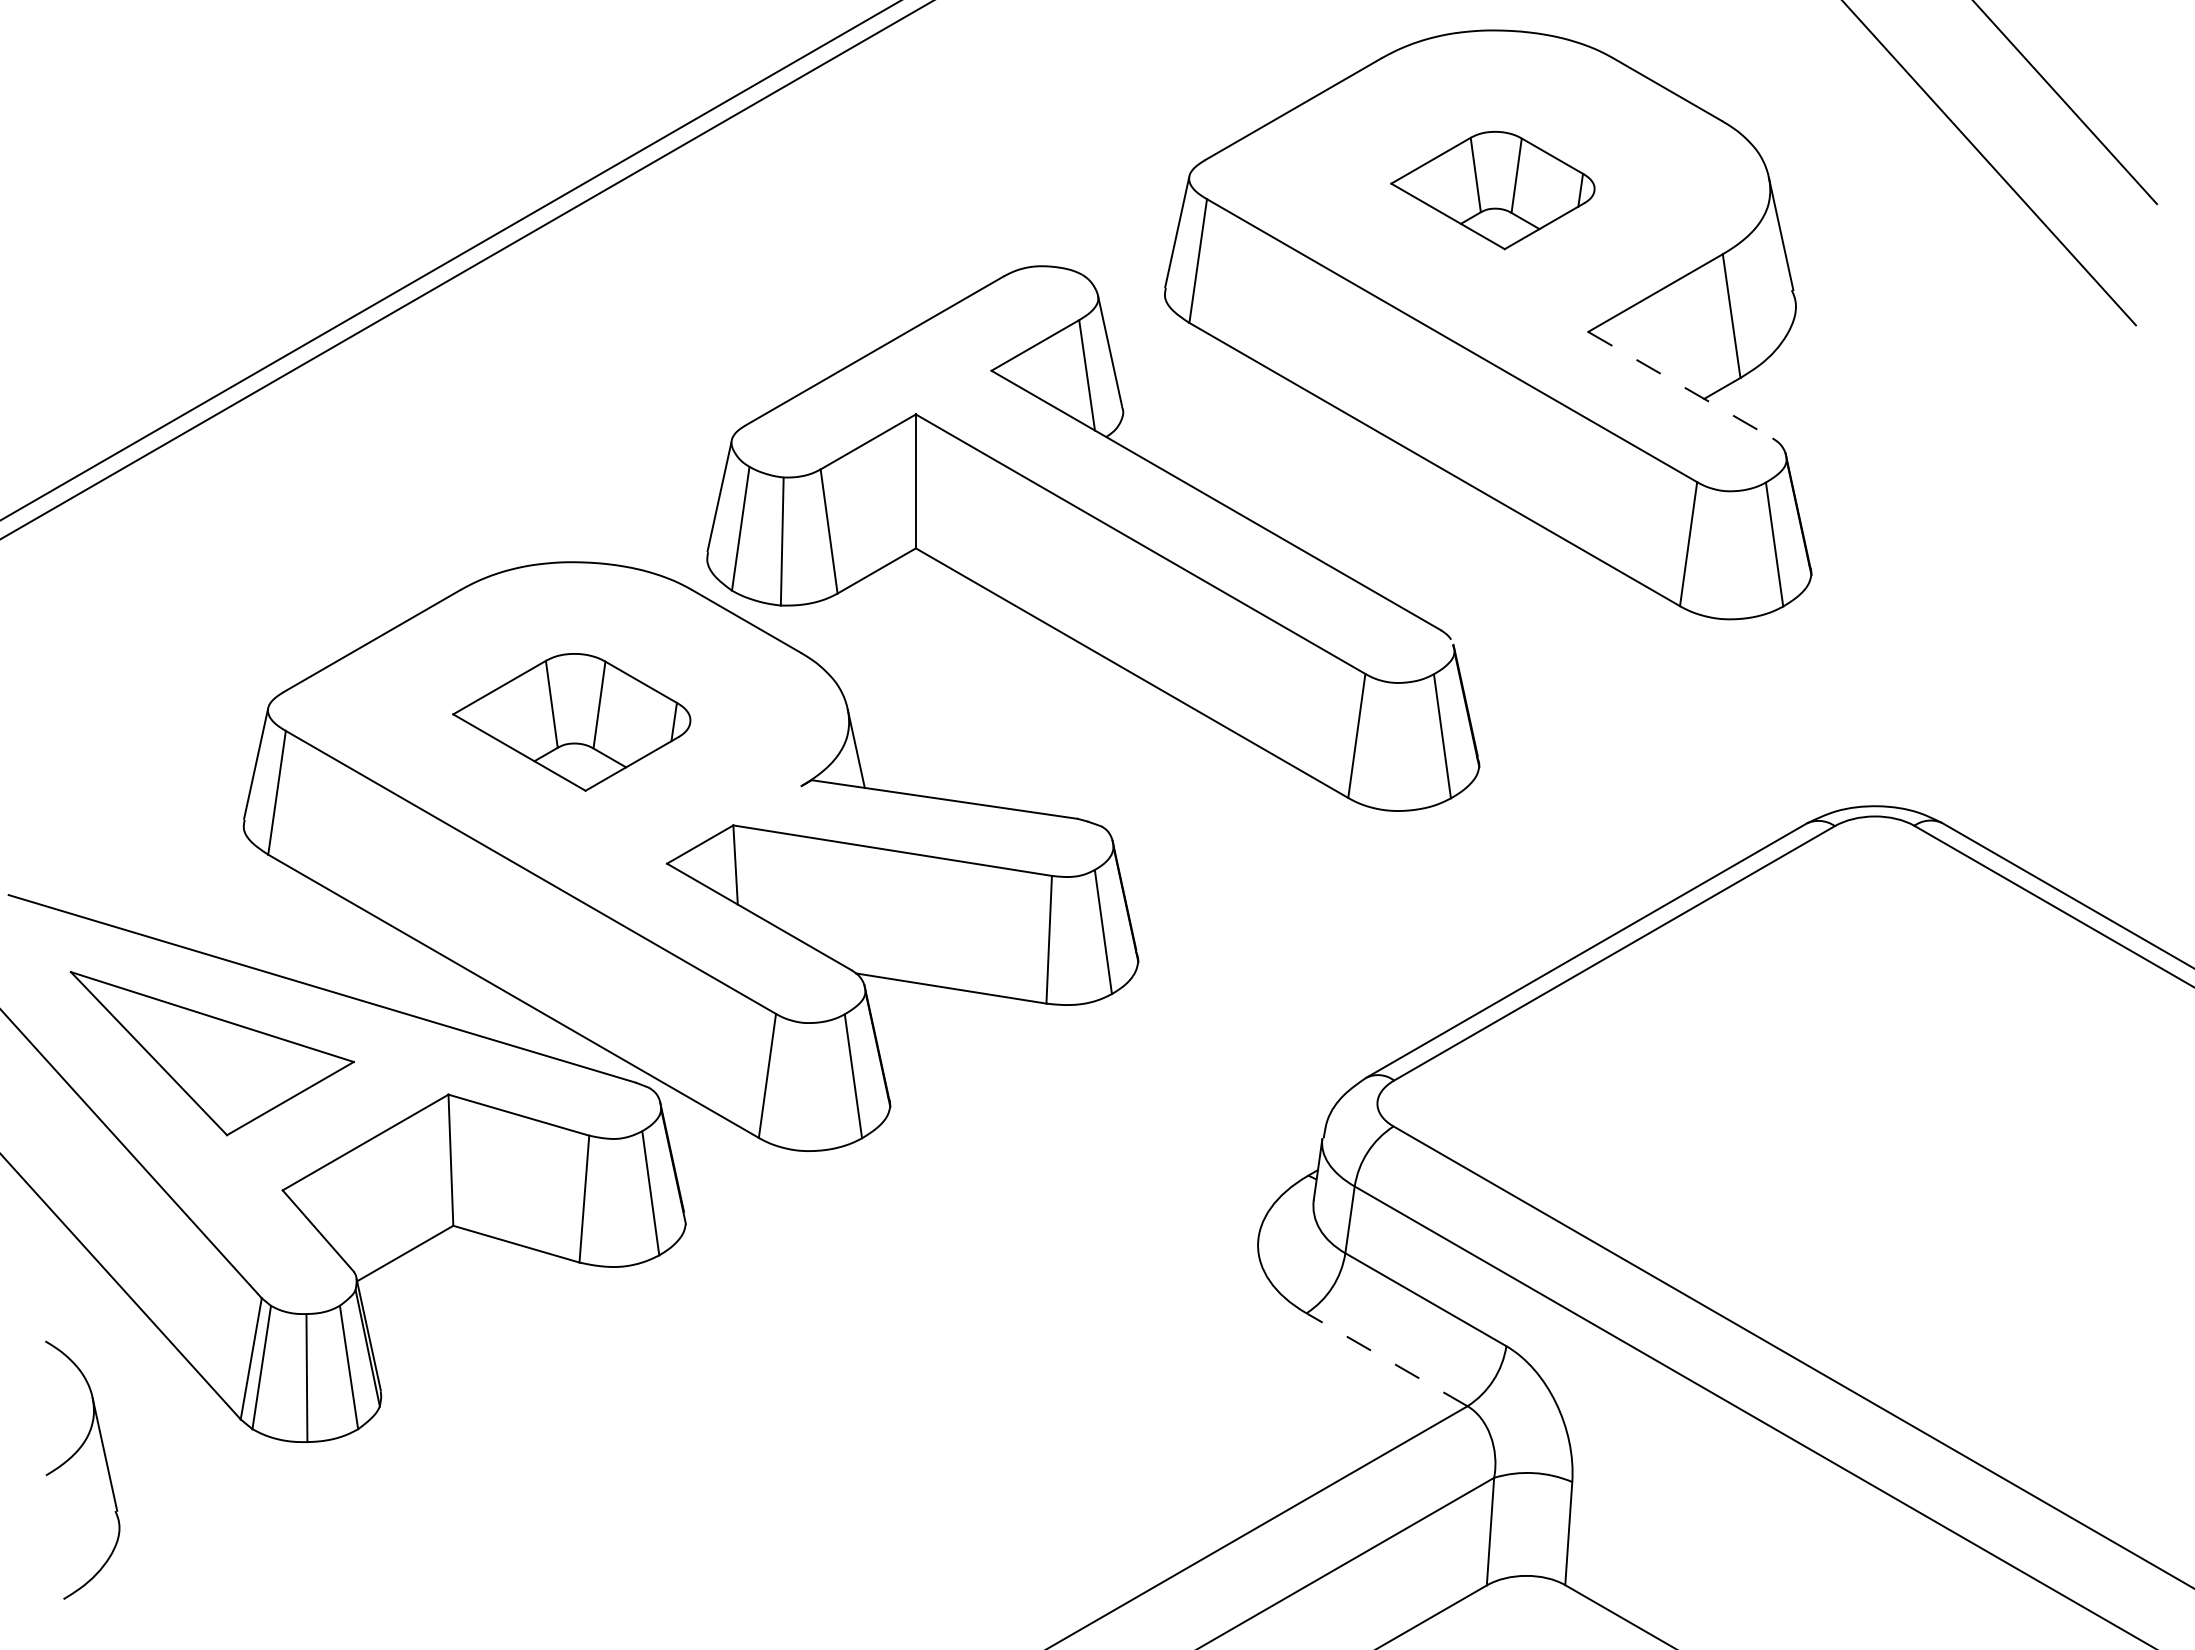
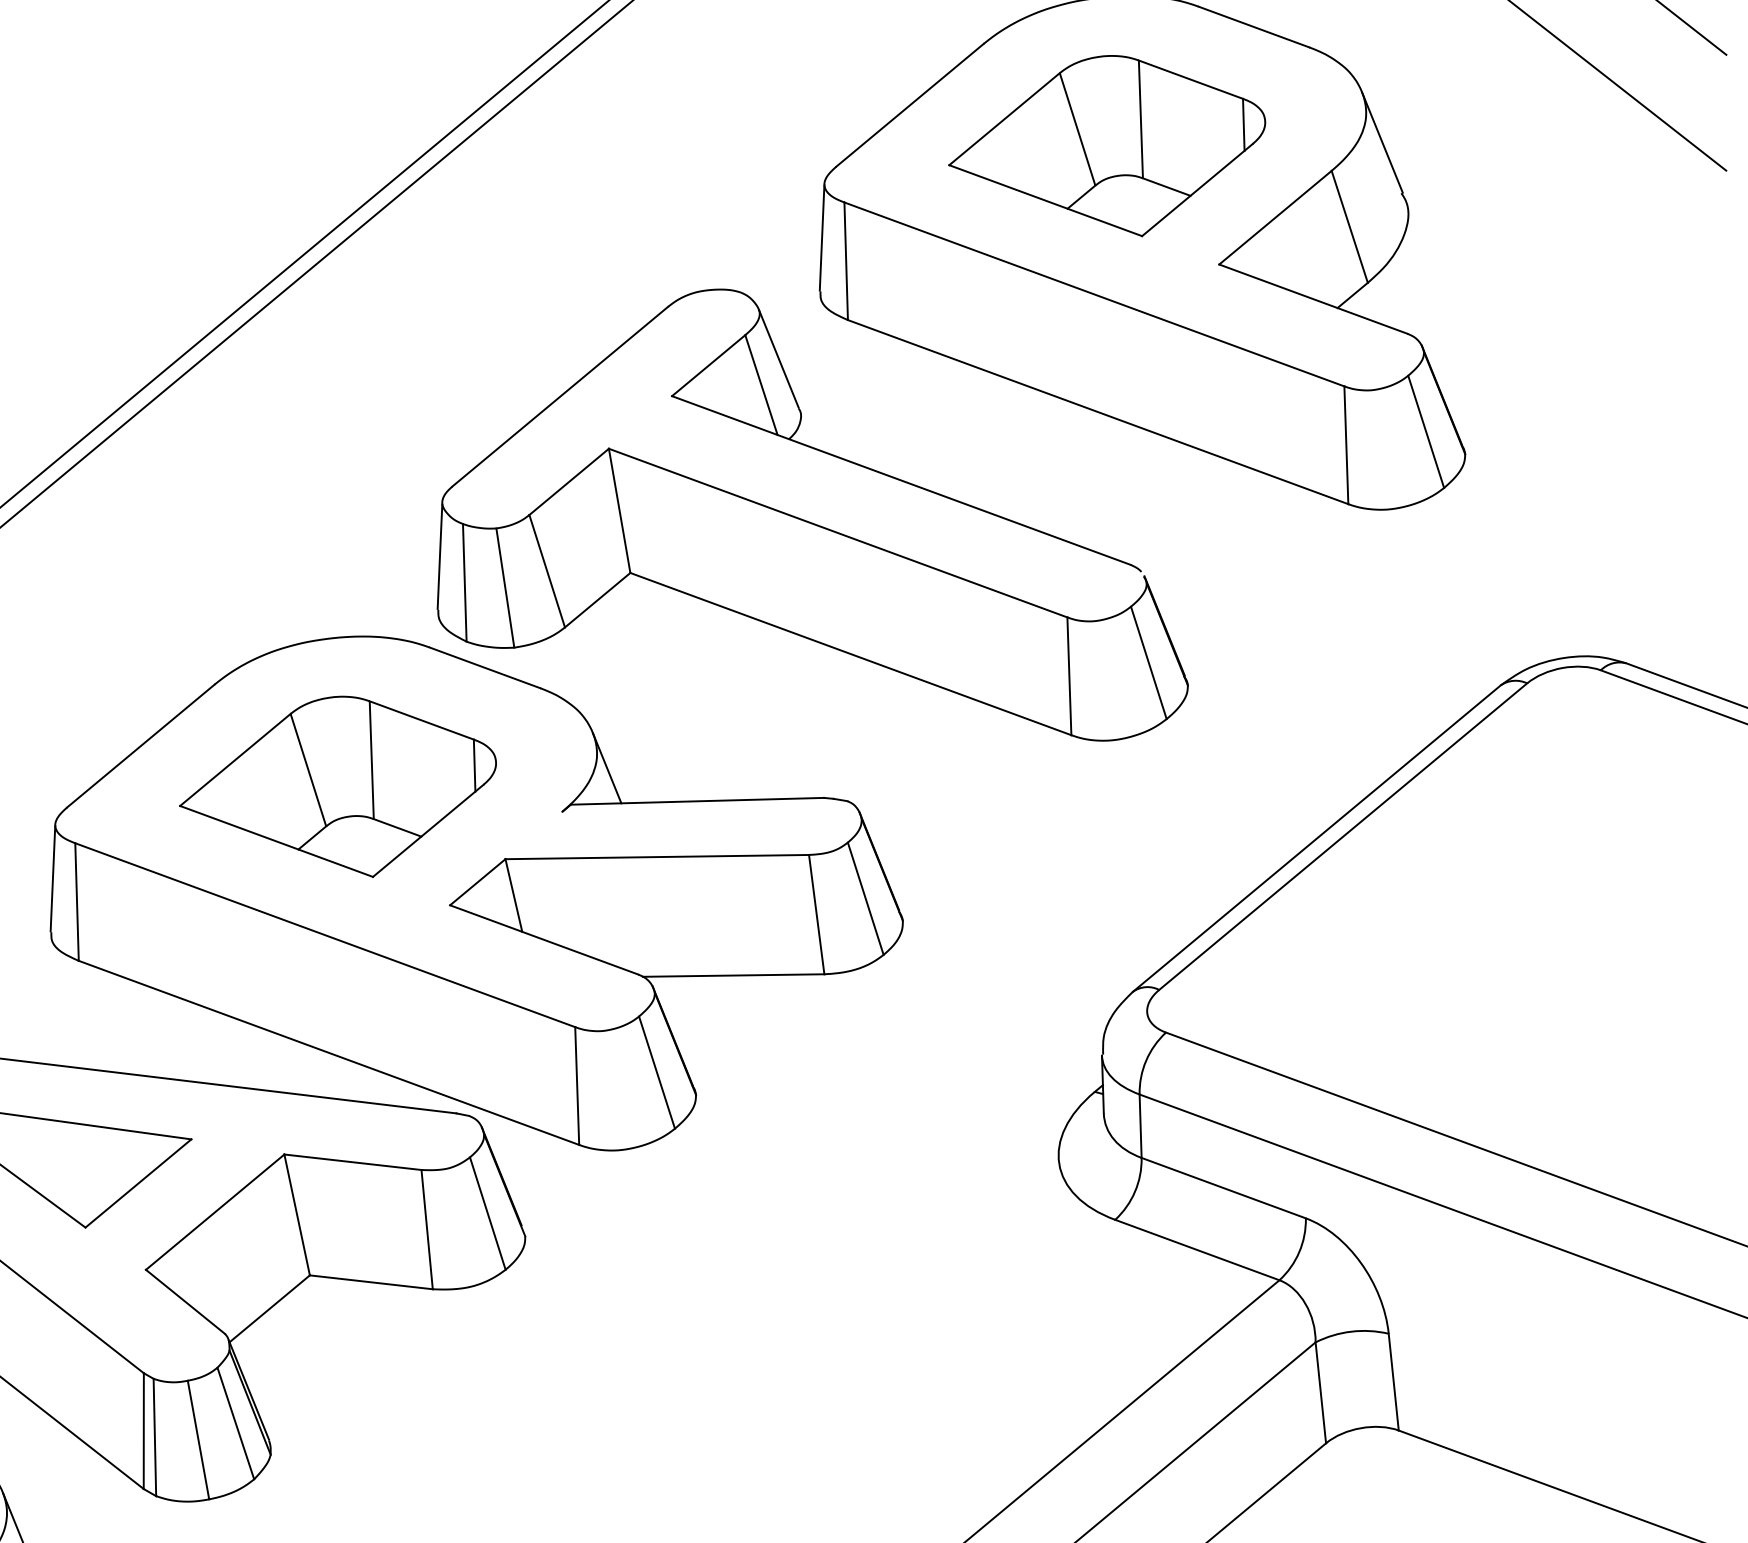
part: (1492, 190) -> (1107, 148), size x1.67
line: (1680, 385) -> (1313, 299), dashed -> solid
part: (571, 722) -> (338, 789), size x1.43
line: (1387, 1359) -> (1197, 1249), dashed -> solid

